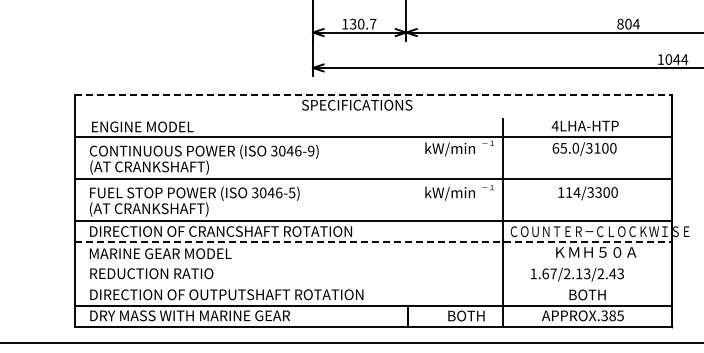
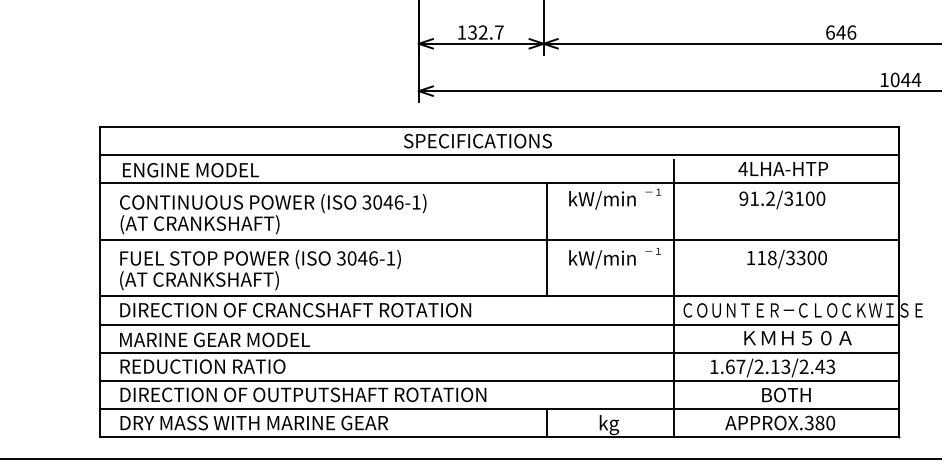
text: (628, 23) -> (841, 31), 804 -> 646
text: (361, 24) -> (483, 33), 130.7 -> 132.7
line: (373, 94) -> (499, 126), dashed -> solid
line: (372, 115) -> (498, 154), added
text: (565, 148) -> (756, 199), 65.0/3100 -> 91.2/3100
text: (311, 150) -> (416, 201), 3046-9) -> 3046-1)
line: (408, 178) -> (546, 239), added
text: (291, 192) -> (390, 257), 3046-5) -> 3046-1)
text: (576, 192) -> (771, 257), 114/3300 -> 118/3300
line: (373, 242) -> (499, 324), dashed -> solid
line: (372, 263) -> (498, 352), added
line: (372, 284) -> (498, 381), added
text: (620, 315) -> (830, 422), APPROX.385 -> APPROX.380
text: (466, 316) -> (624, 423), BOTH -> kg

